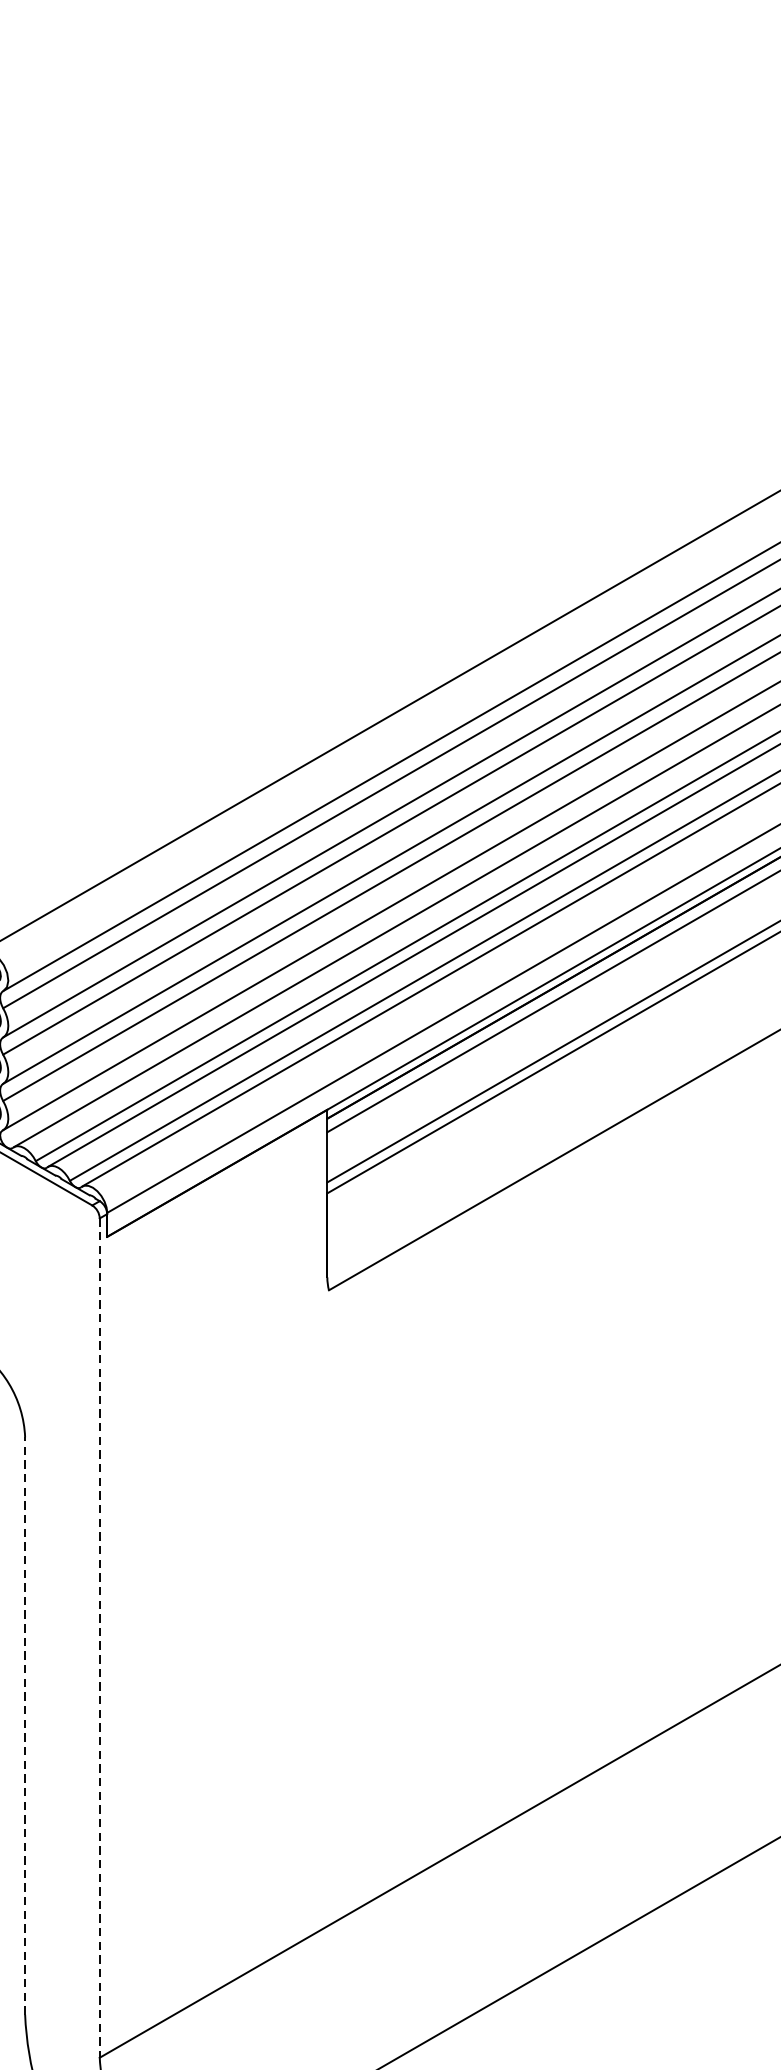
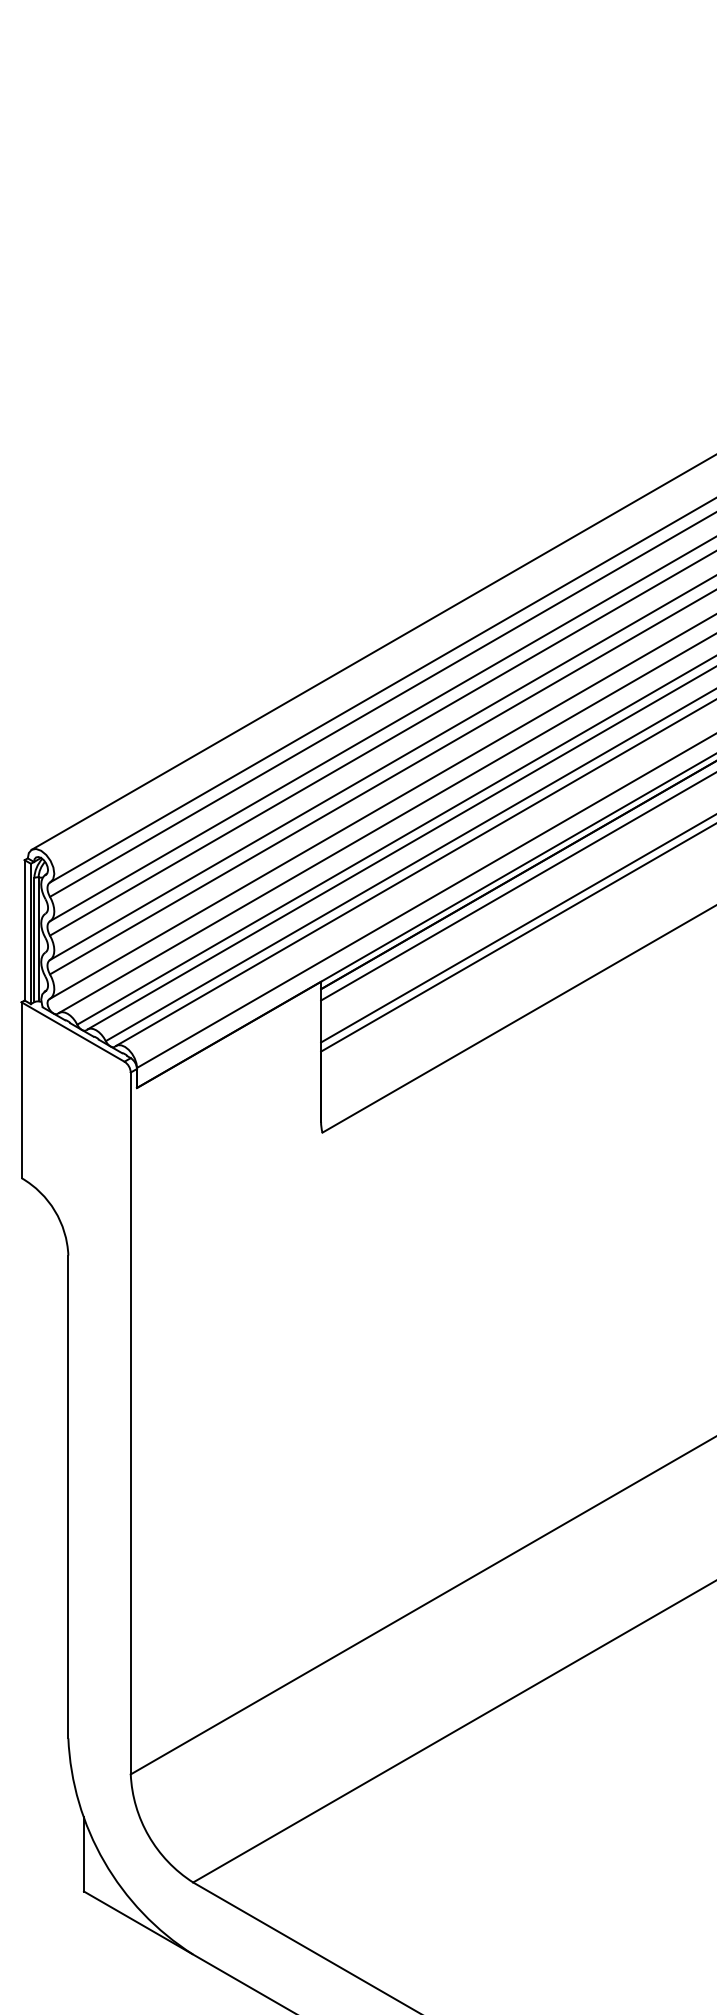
line: (99, 1638) -> (130, 1423), dashed -> solid
line: (25, 1725) -> (68, 1496), dashed -> solid

